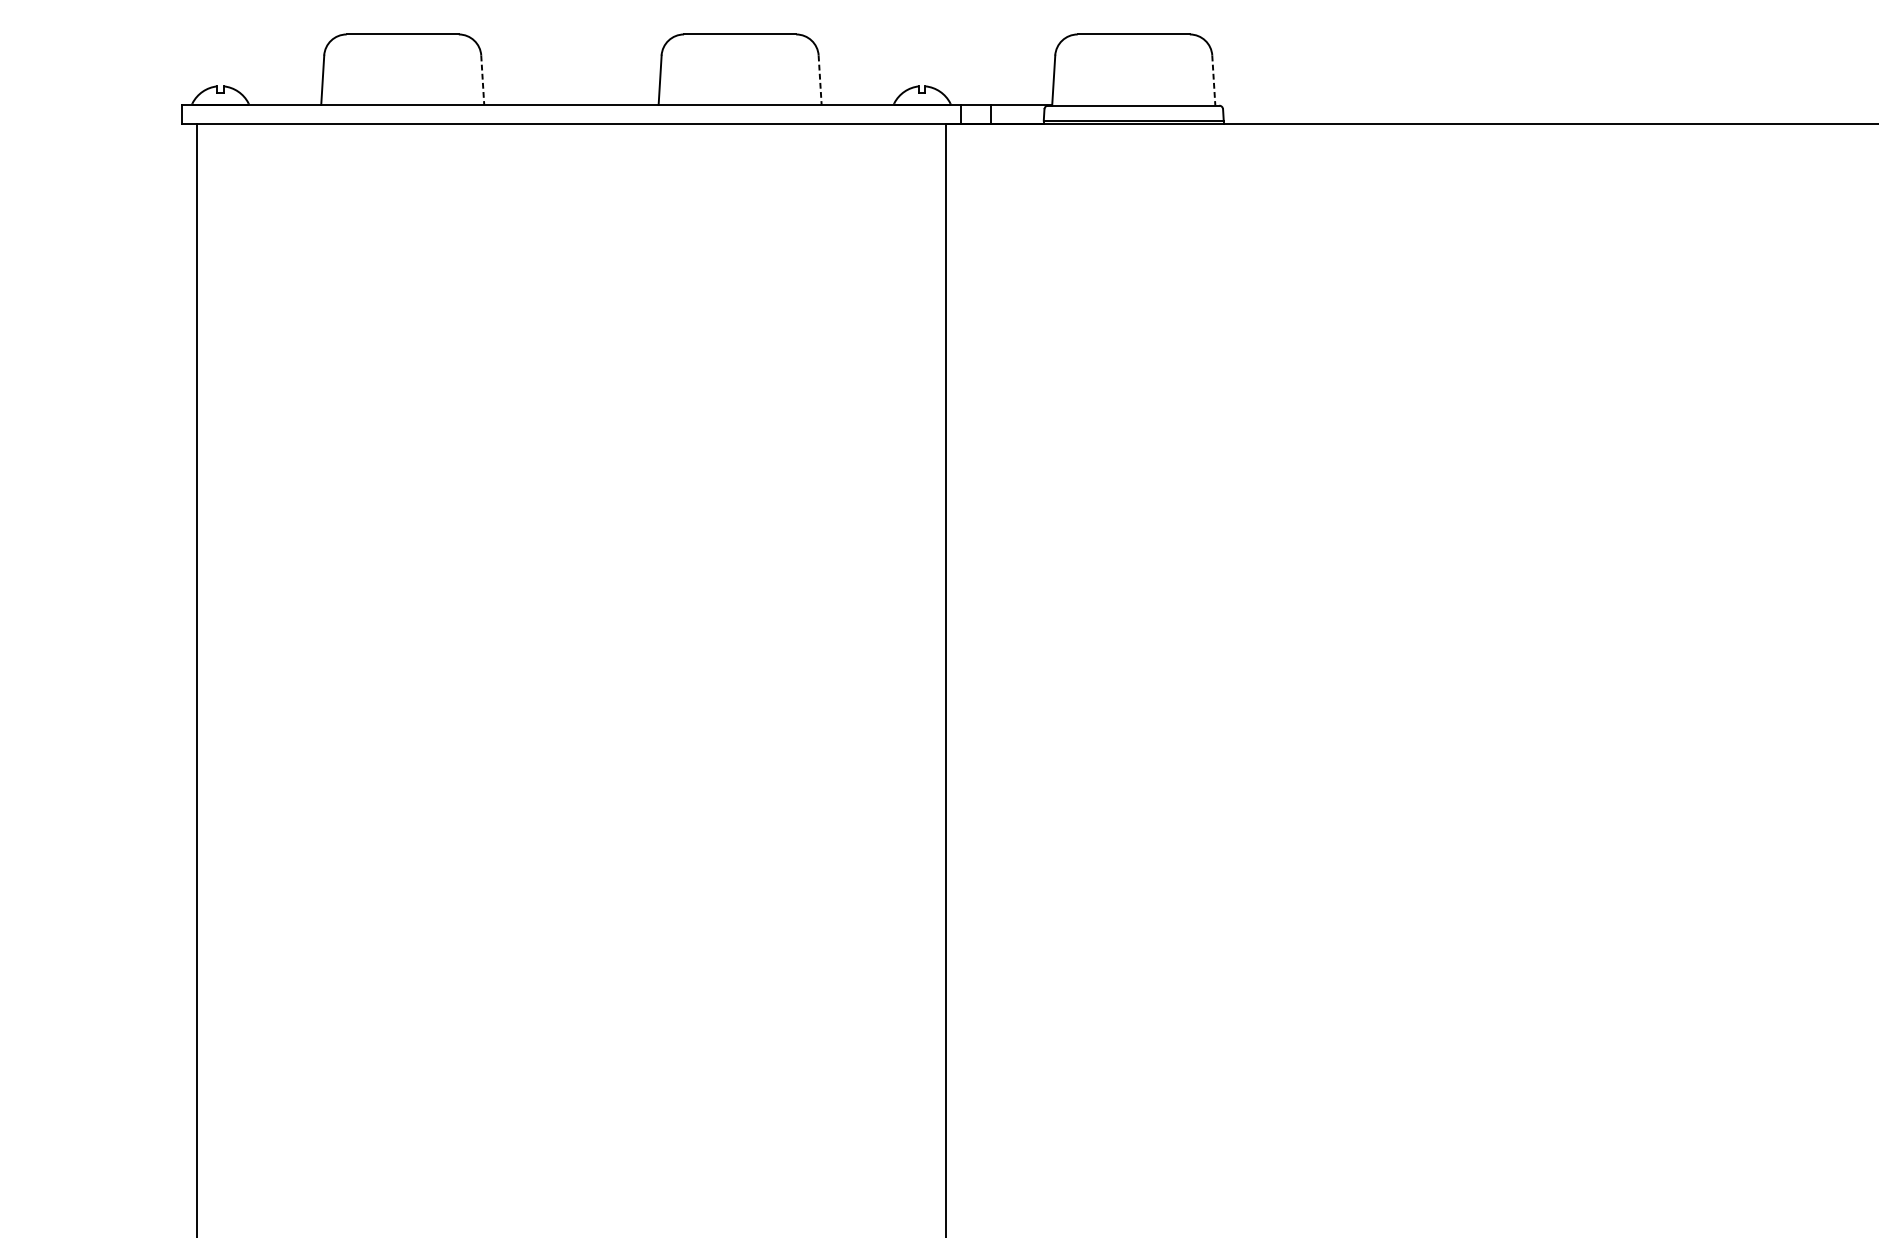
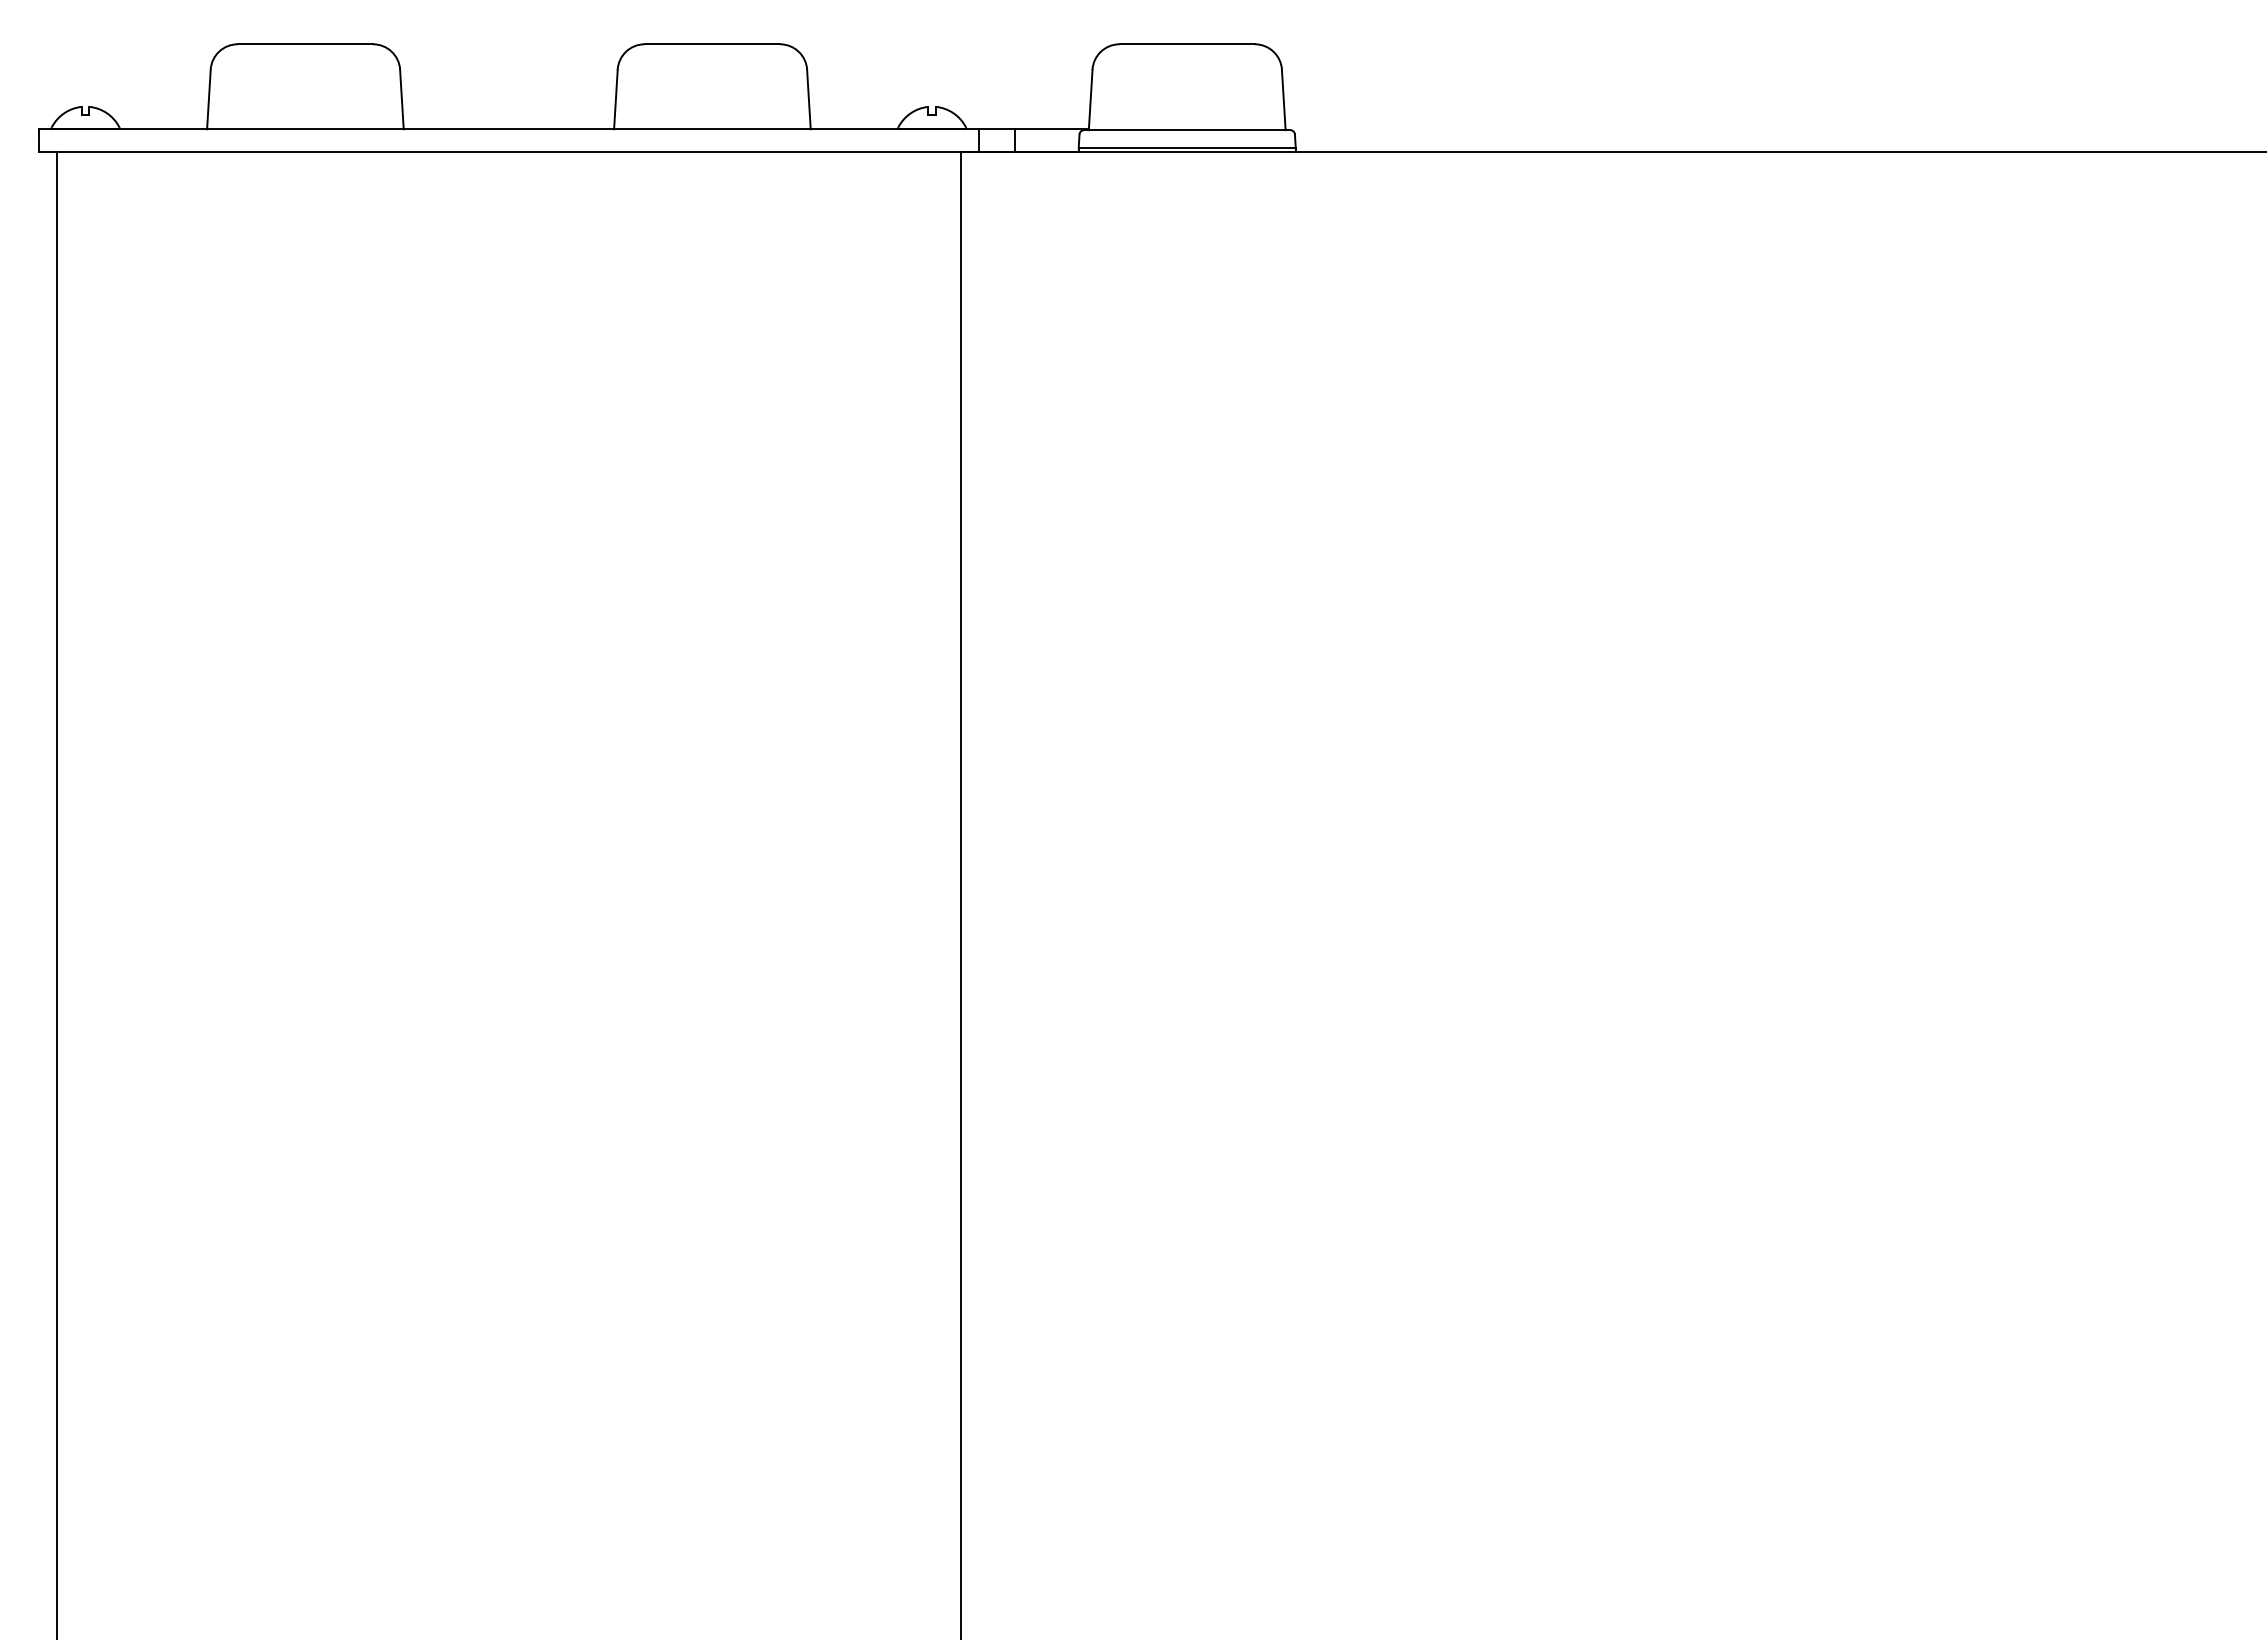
line: (482, 80) -> (401, 99), dashed -> solid
line: (819, 80) -> (808, 99), dashed -> solid
line: (1213, 81) -> (1283, 100), dashed -> solid

